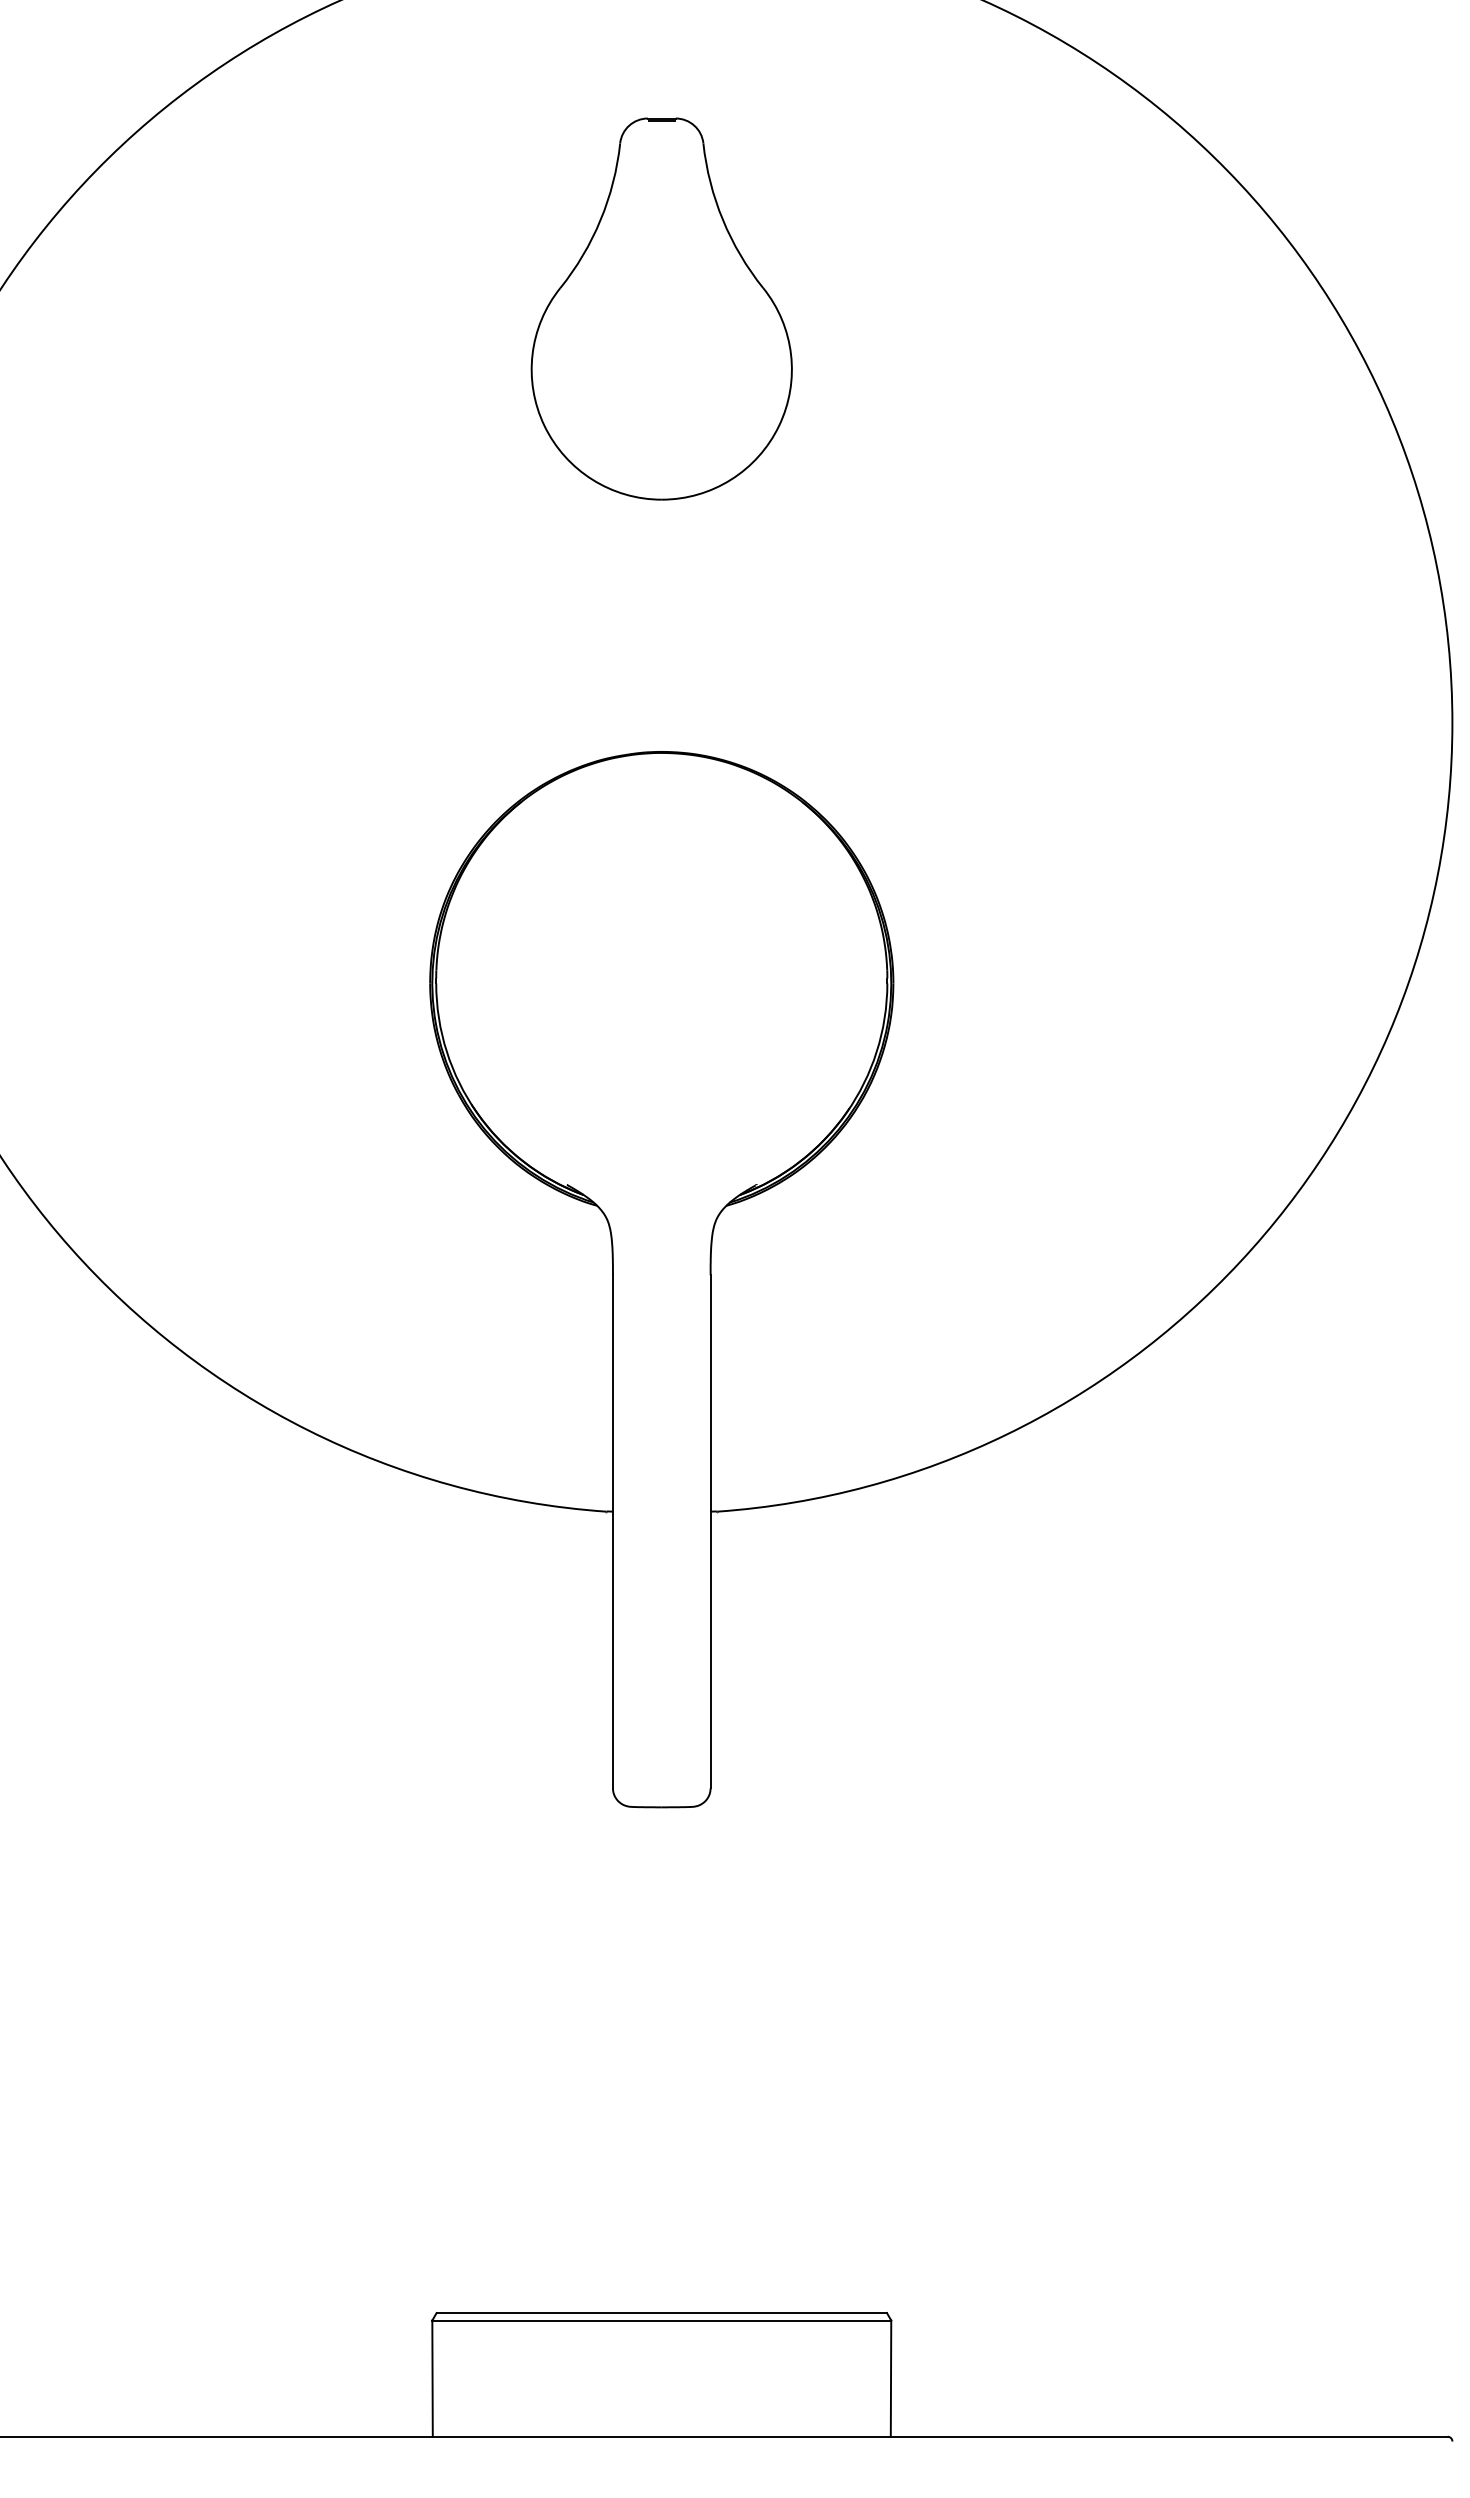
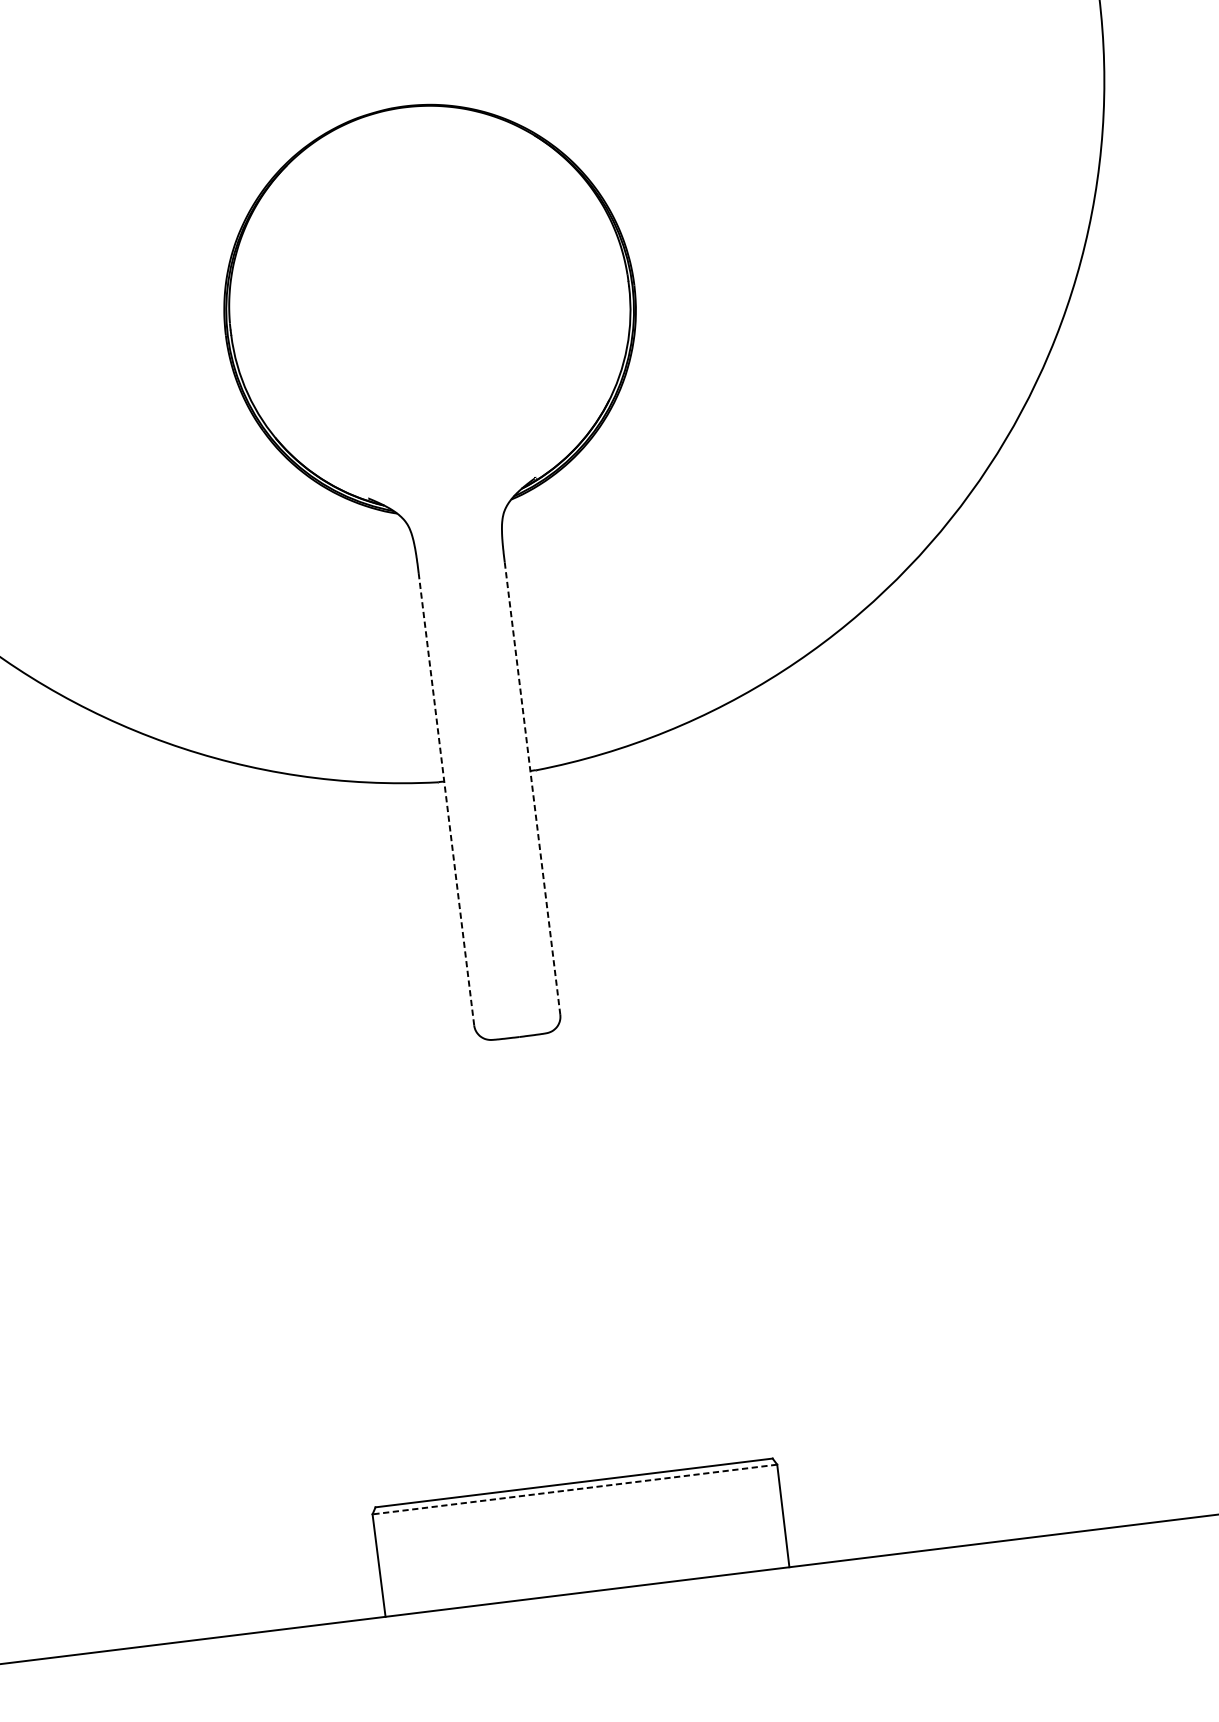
line: (710, 1531) -> (532, 788), solid -> dashed
line: (612, 1532) -> (446, 800), solid -> dashed
line: (661, 2320) -> (574, 1489), solid -> dashed

